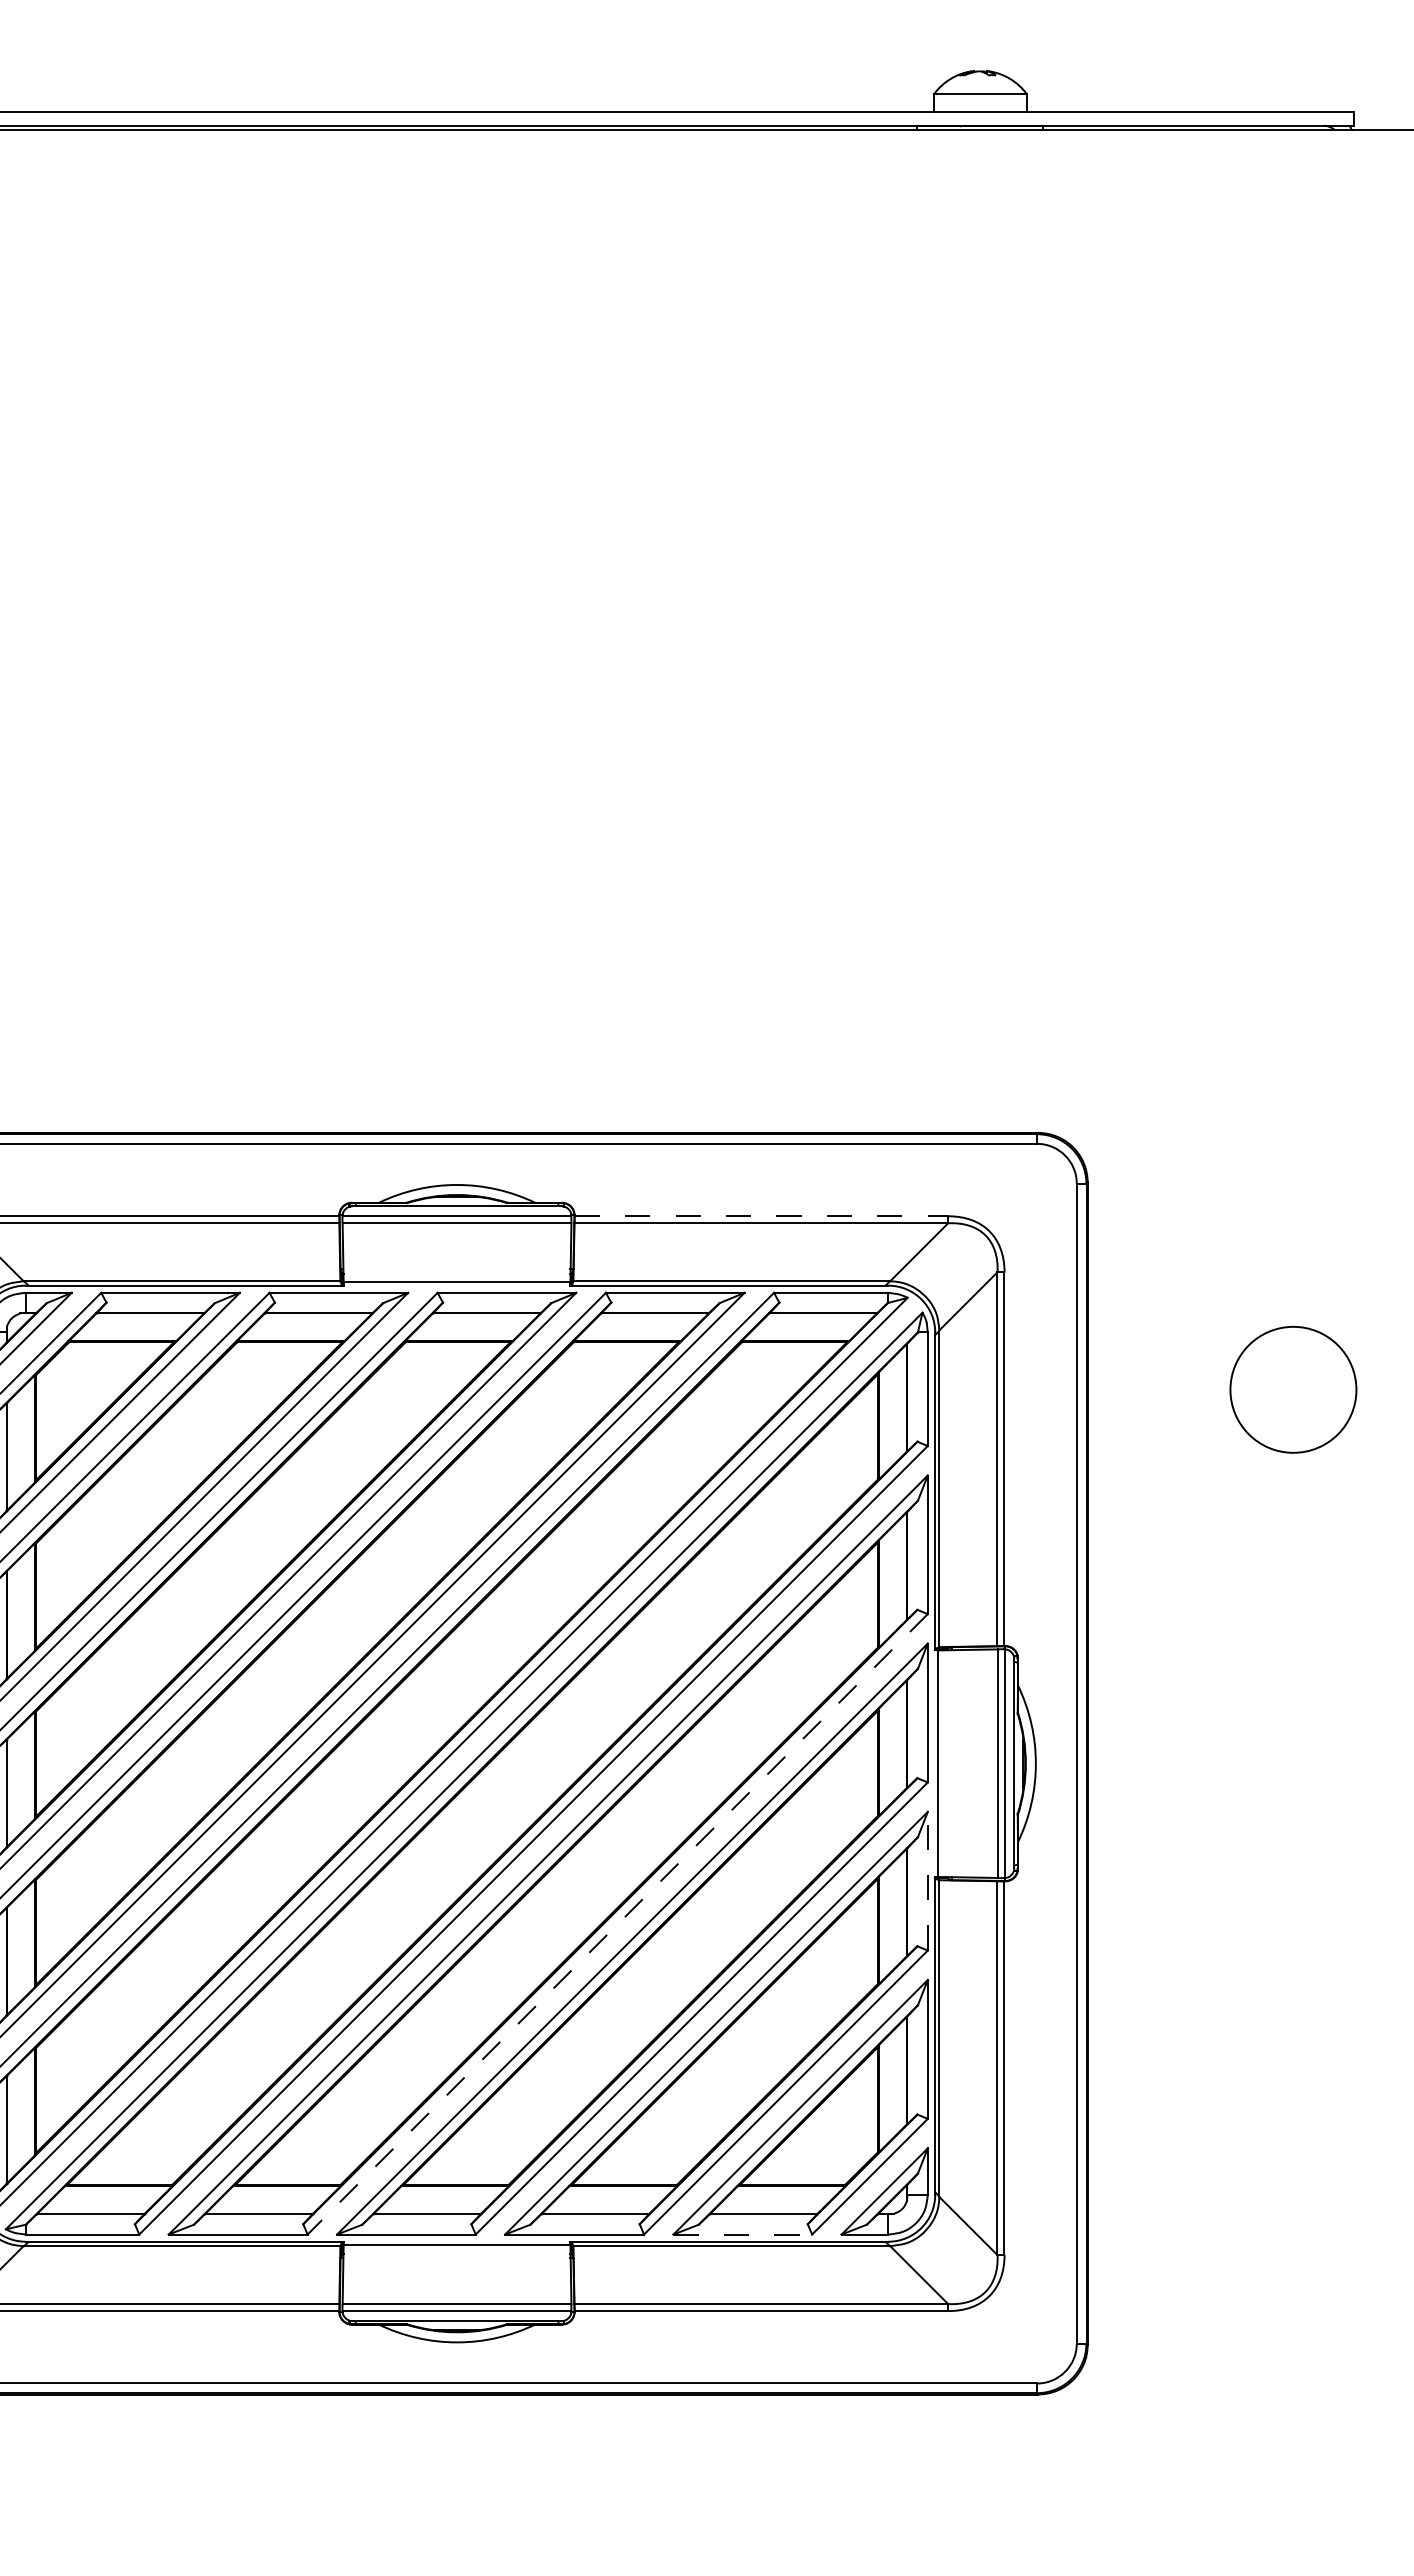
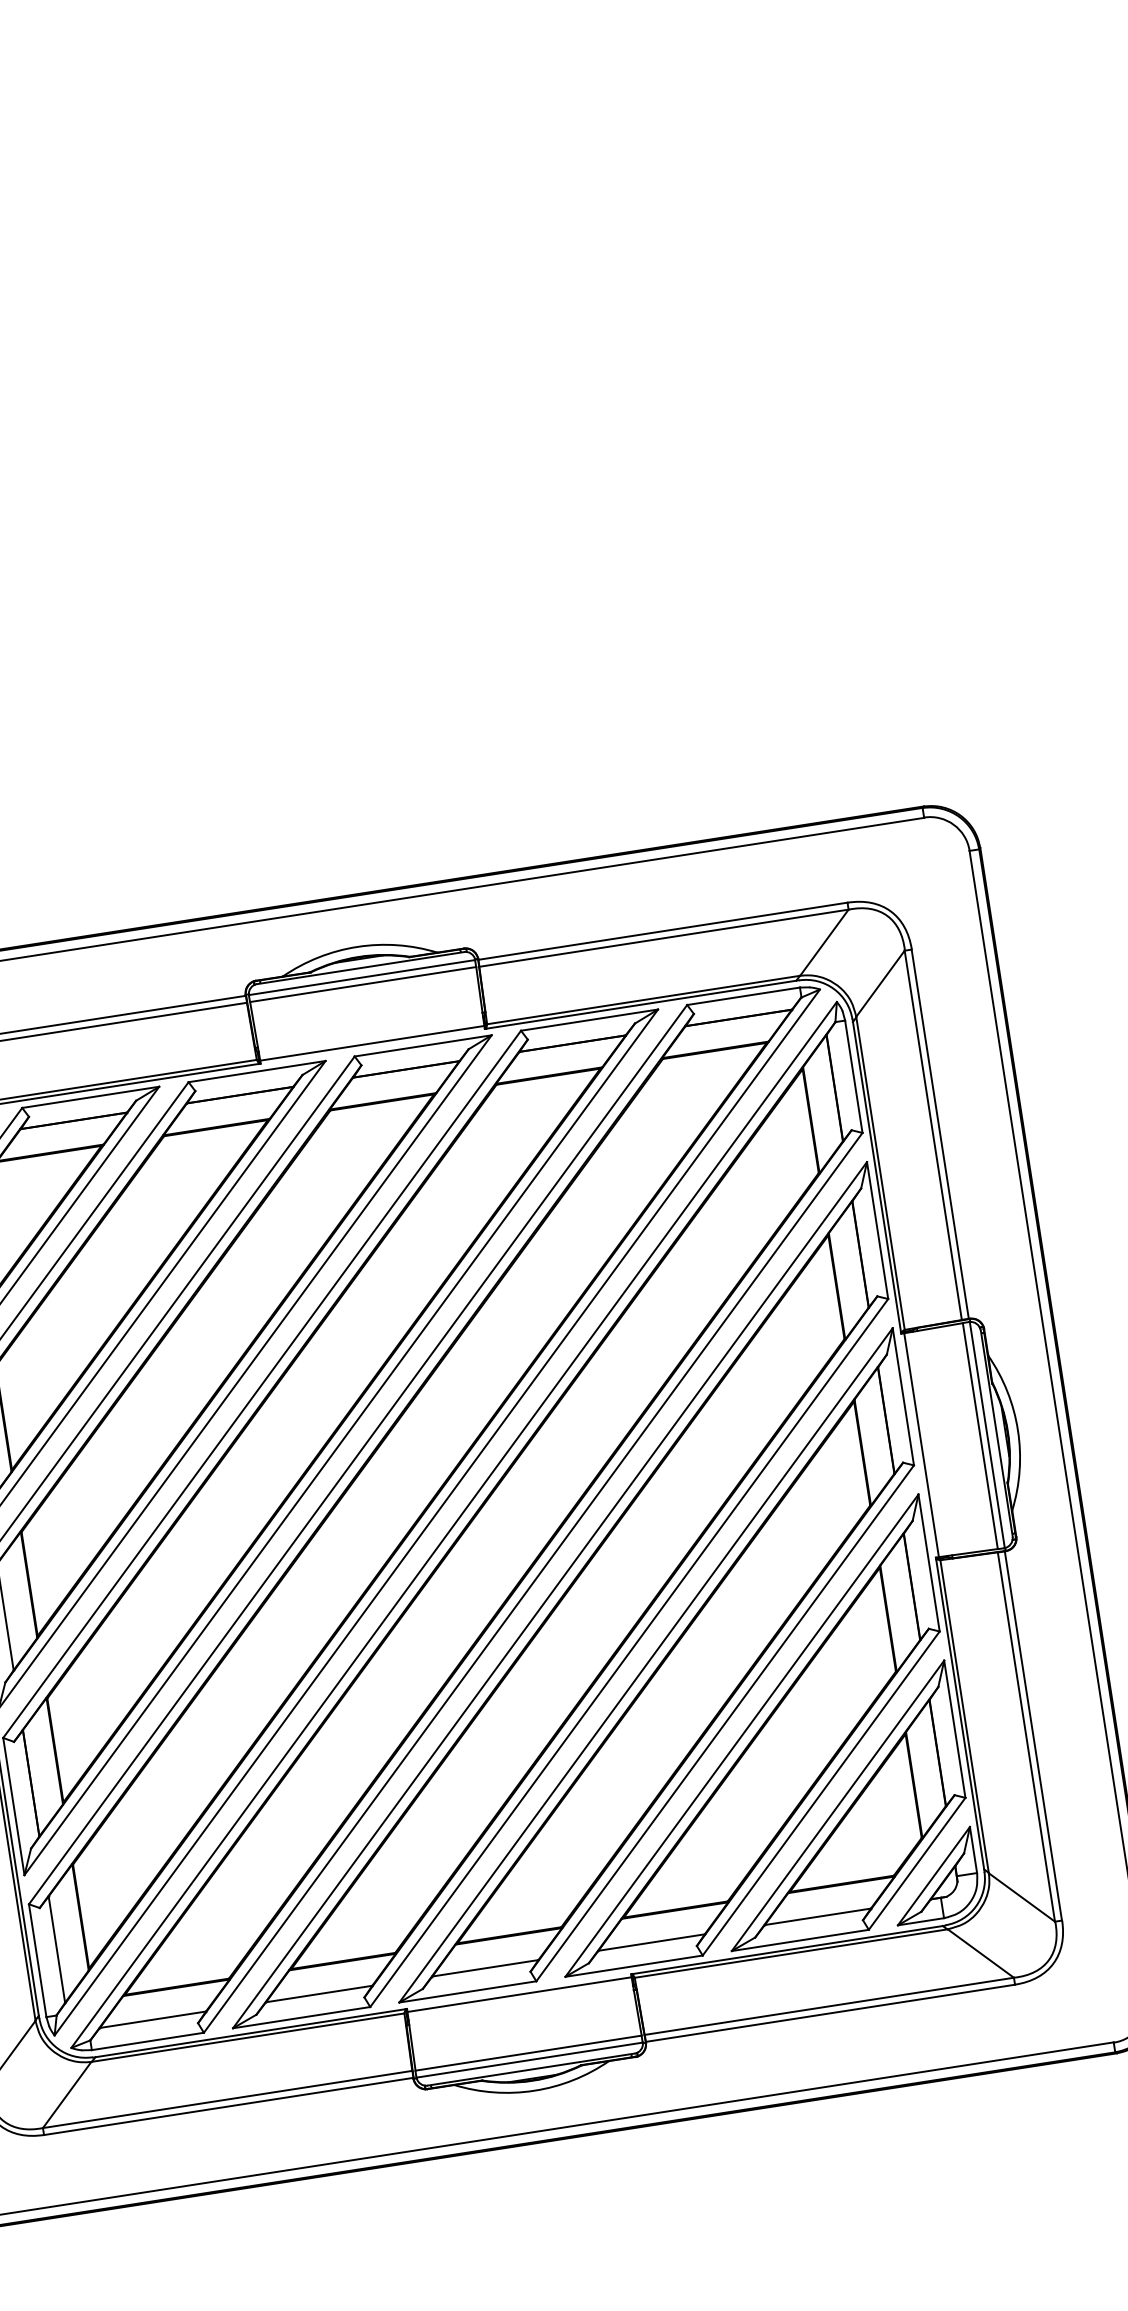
line: (761, 1216) -> (663, 931), dashed -> solid
line: (927, 1880) -> (928, 1562), dashed -> solid
line: (617, 1924) -> (629, 1653), dashed -> solid
line: (743, 2234) -> (801, 1940), dashed -> solid

